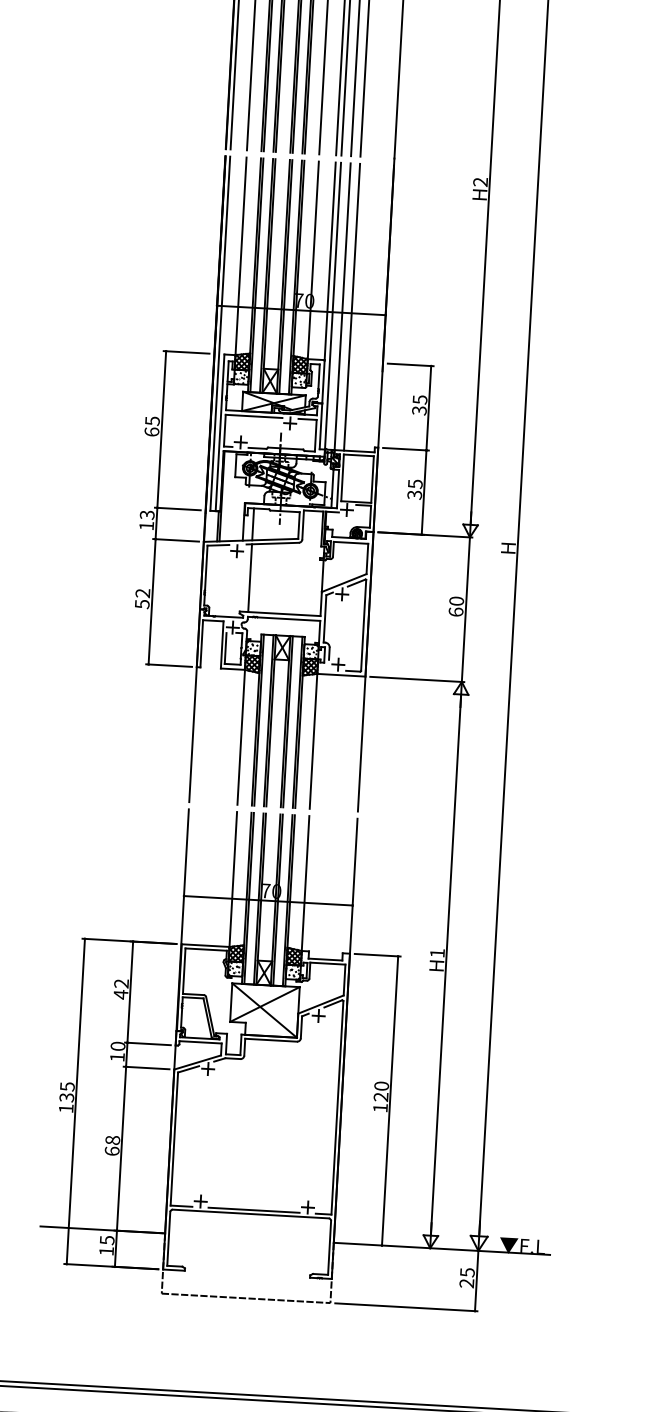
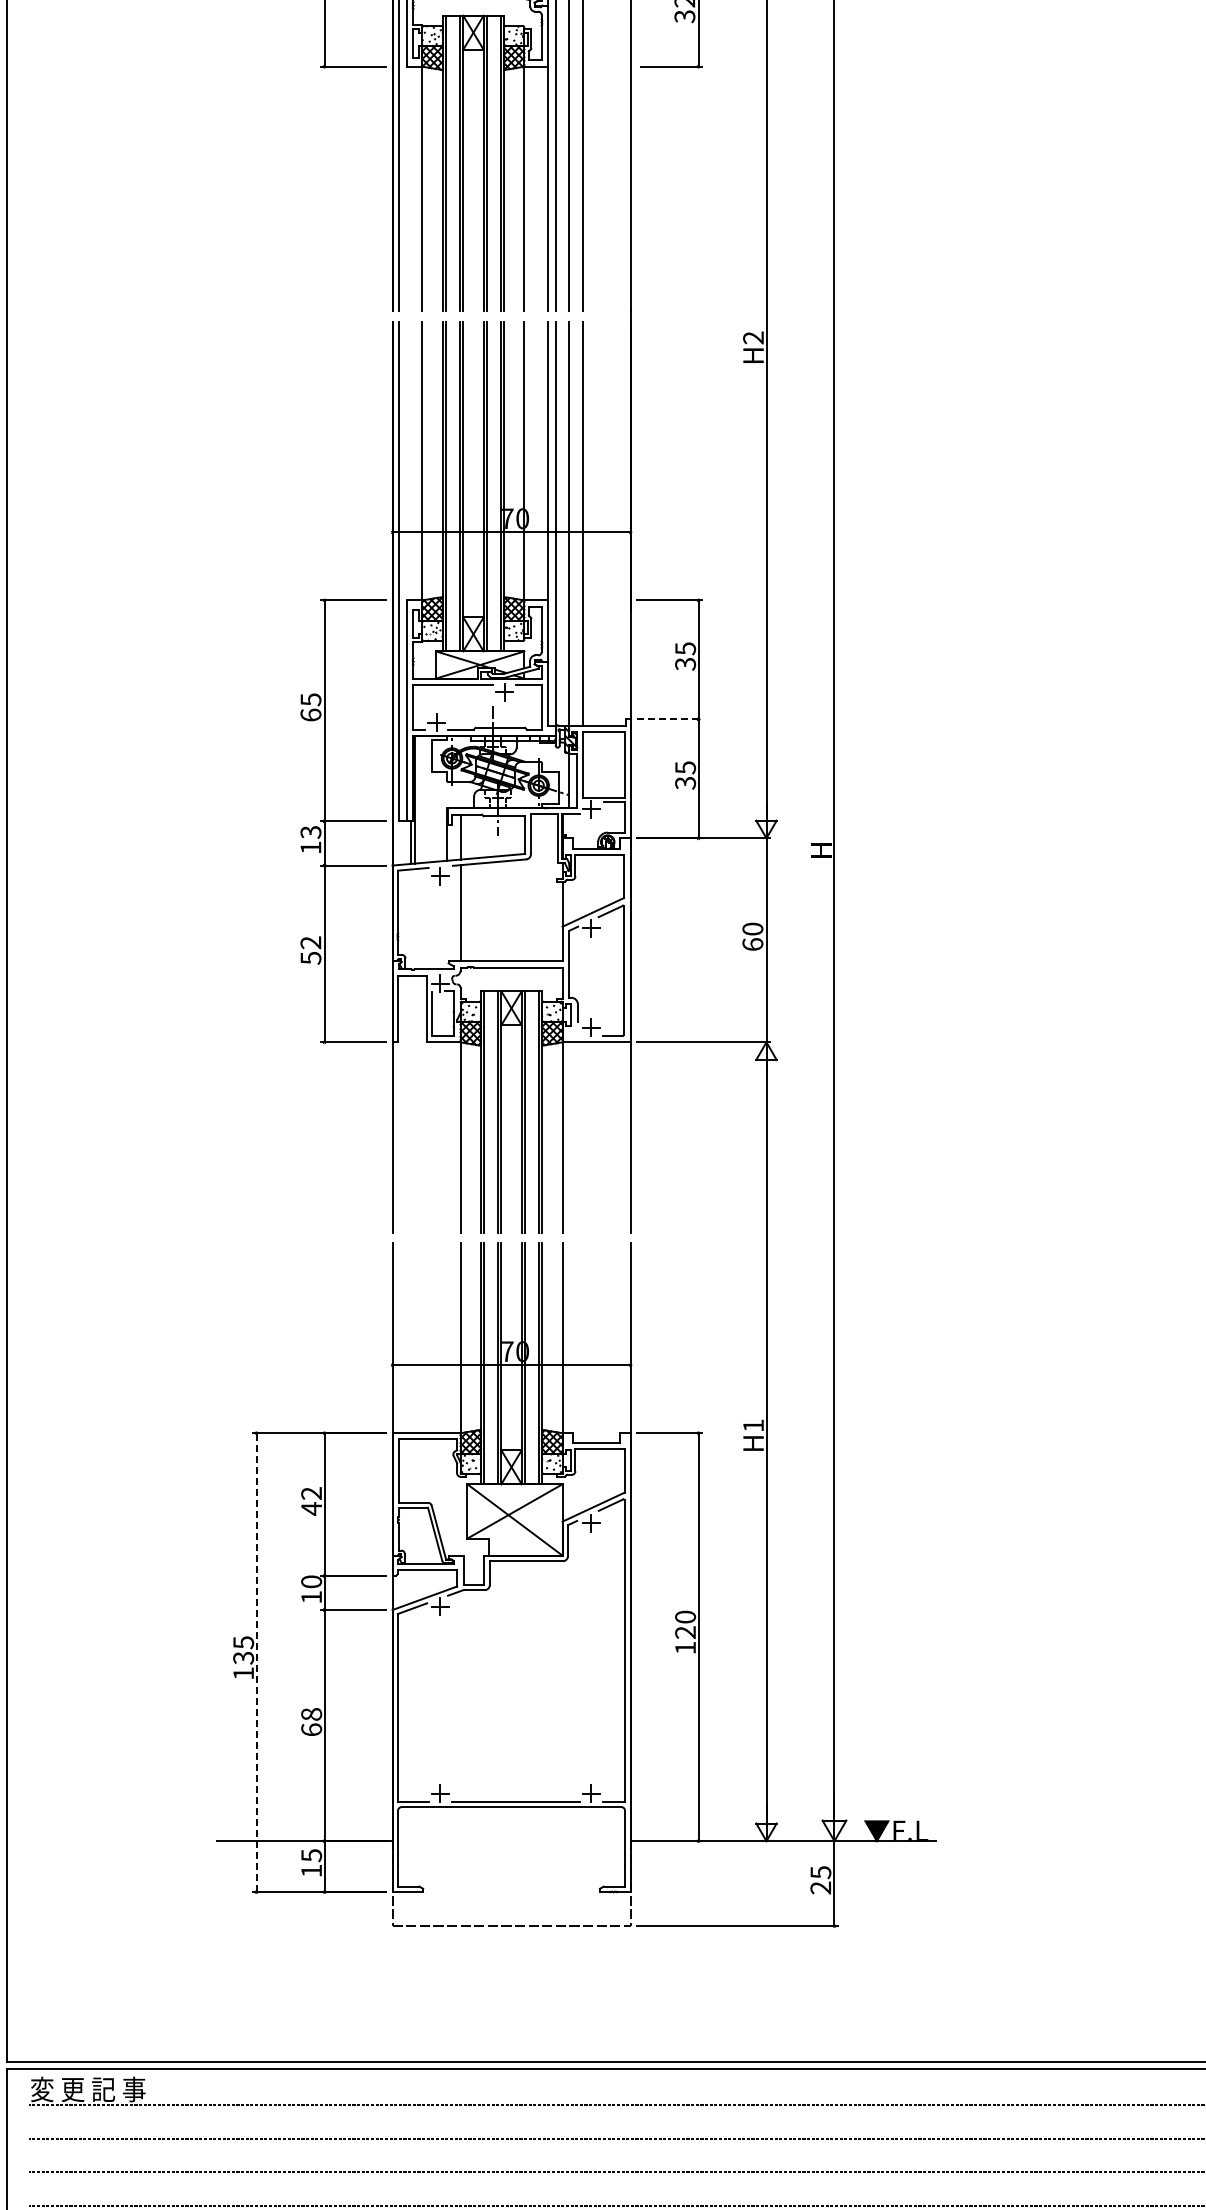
line: (406, 449) -> (670, 719), solid -> dashed
line: (75, 1101) -> (256, 1662), solid -> dashed

